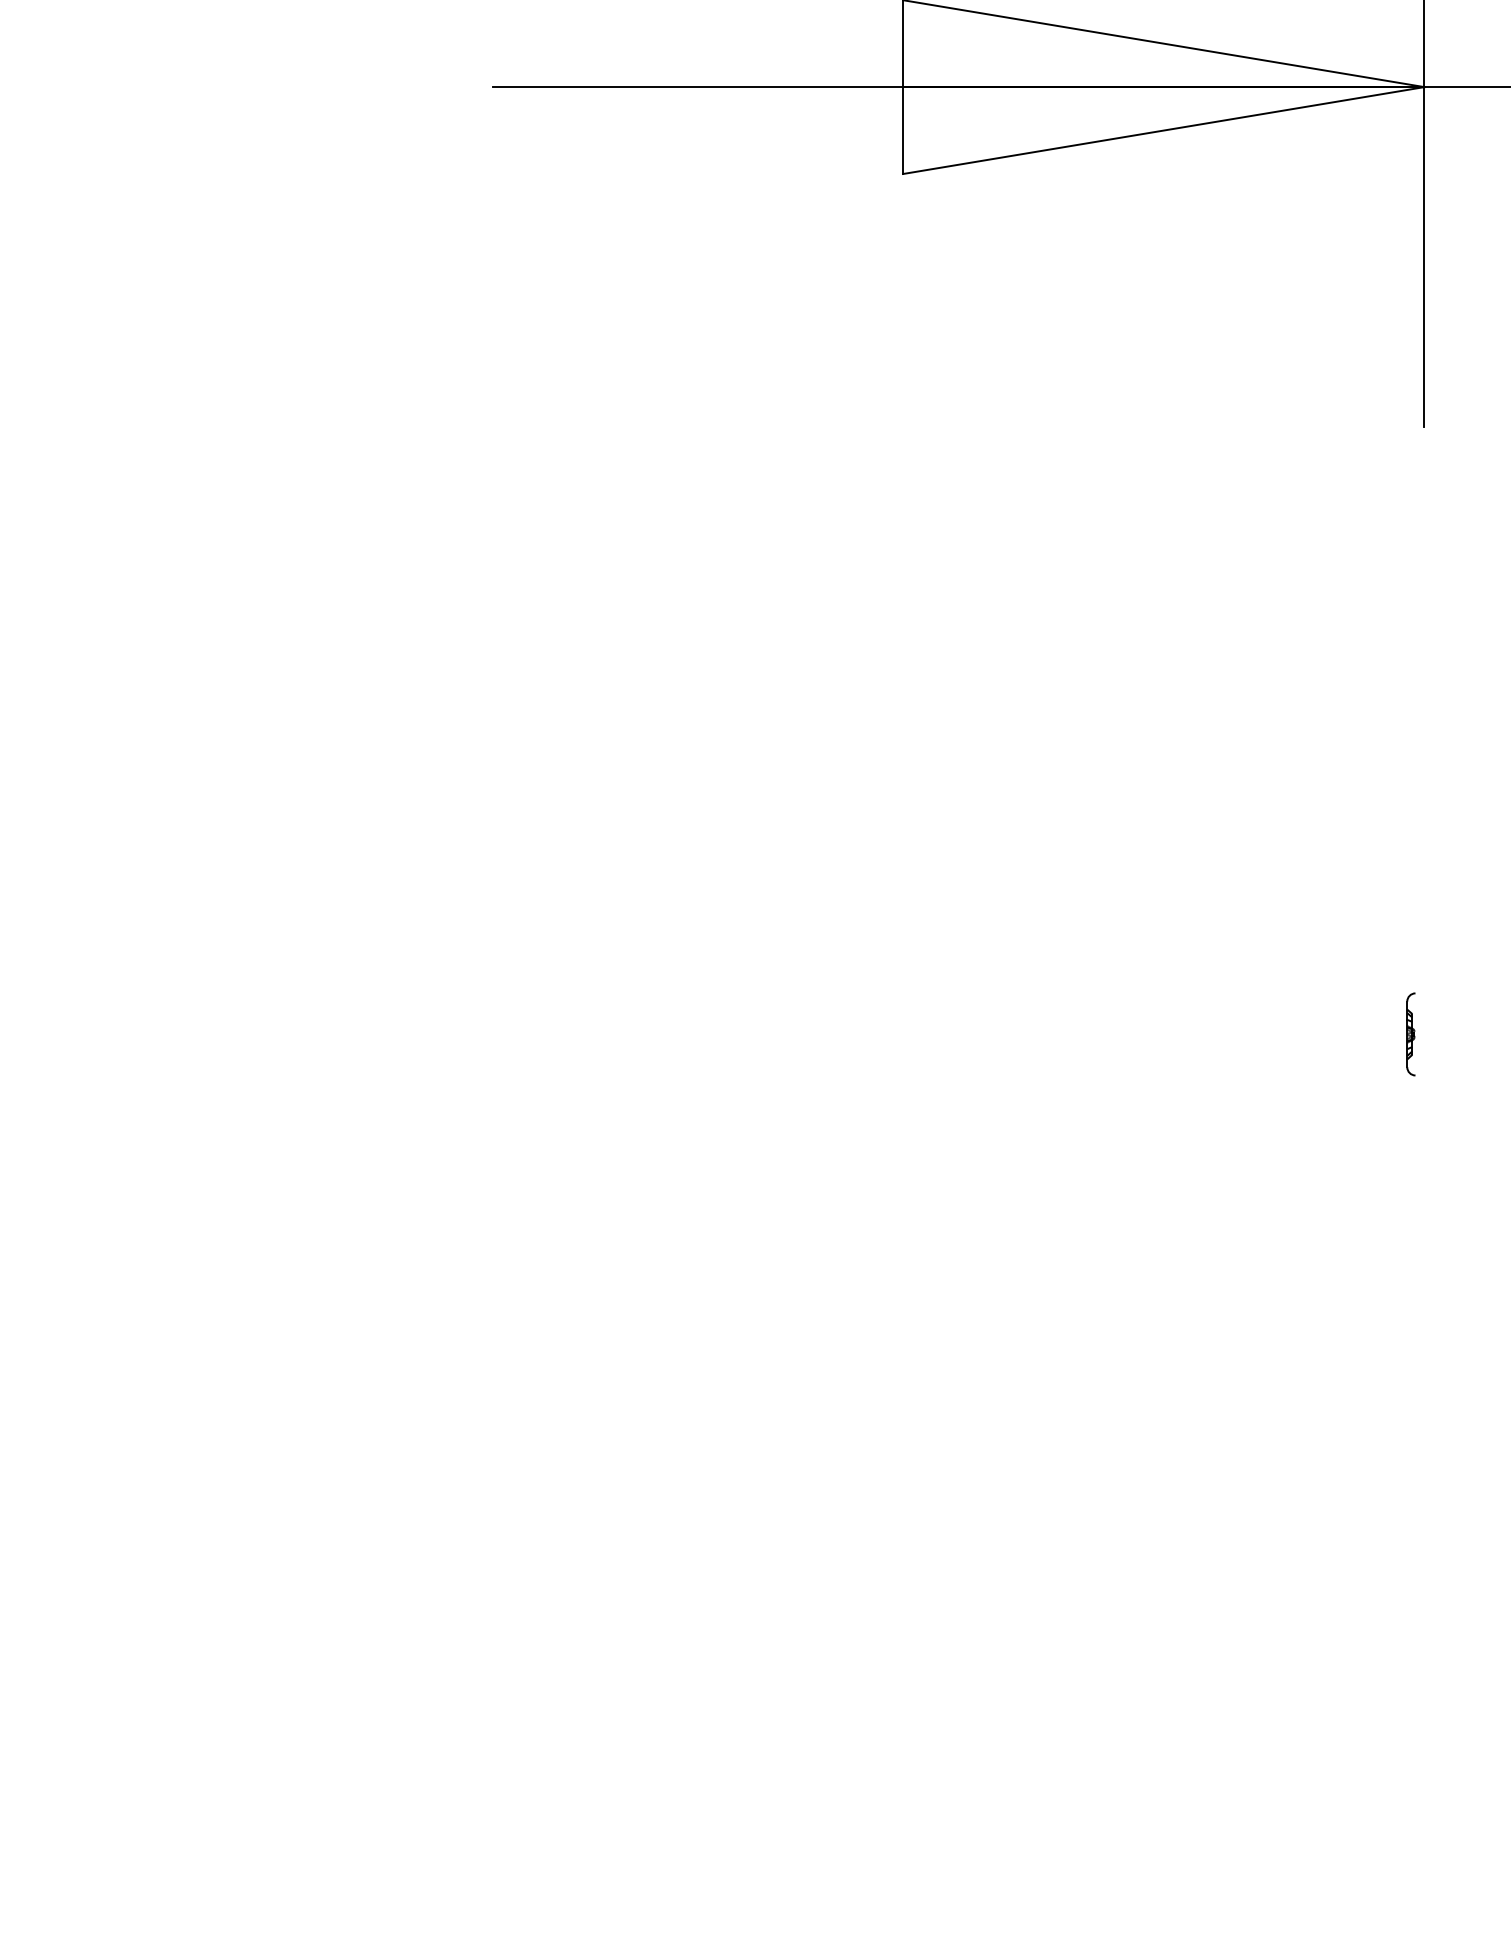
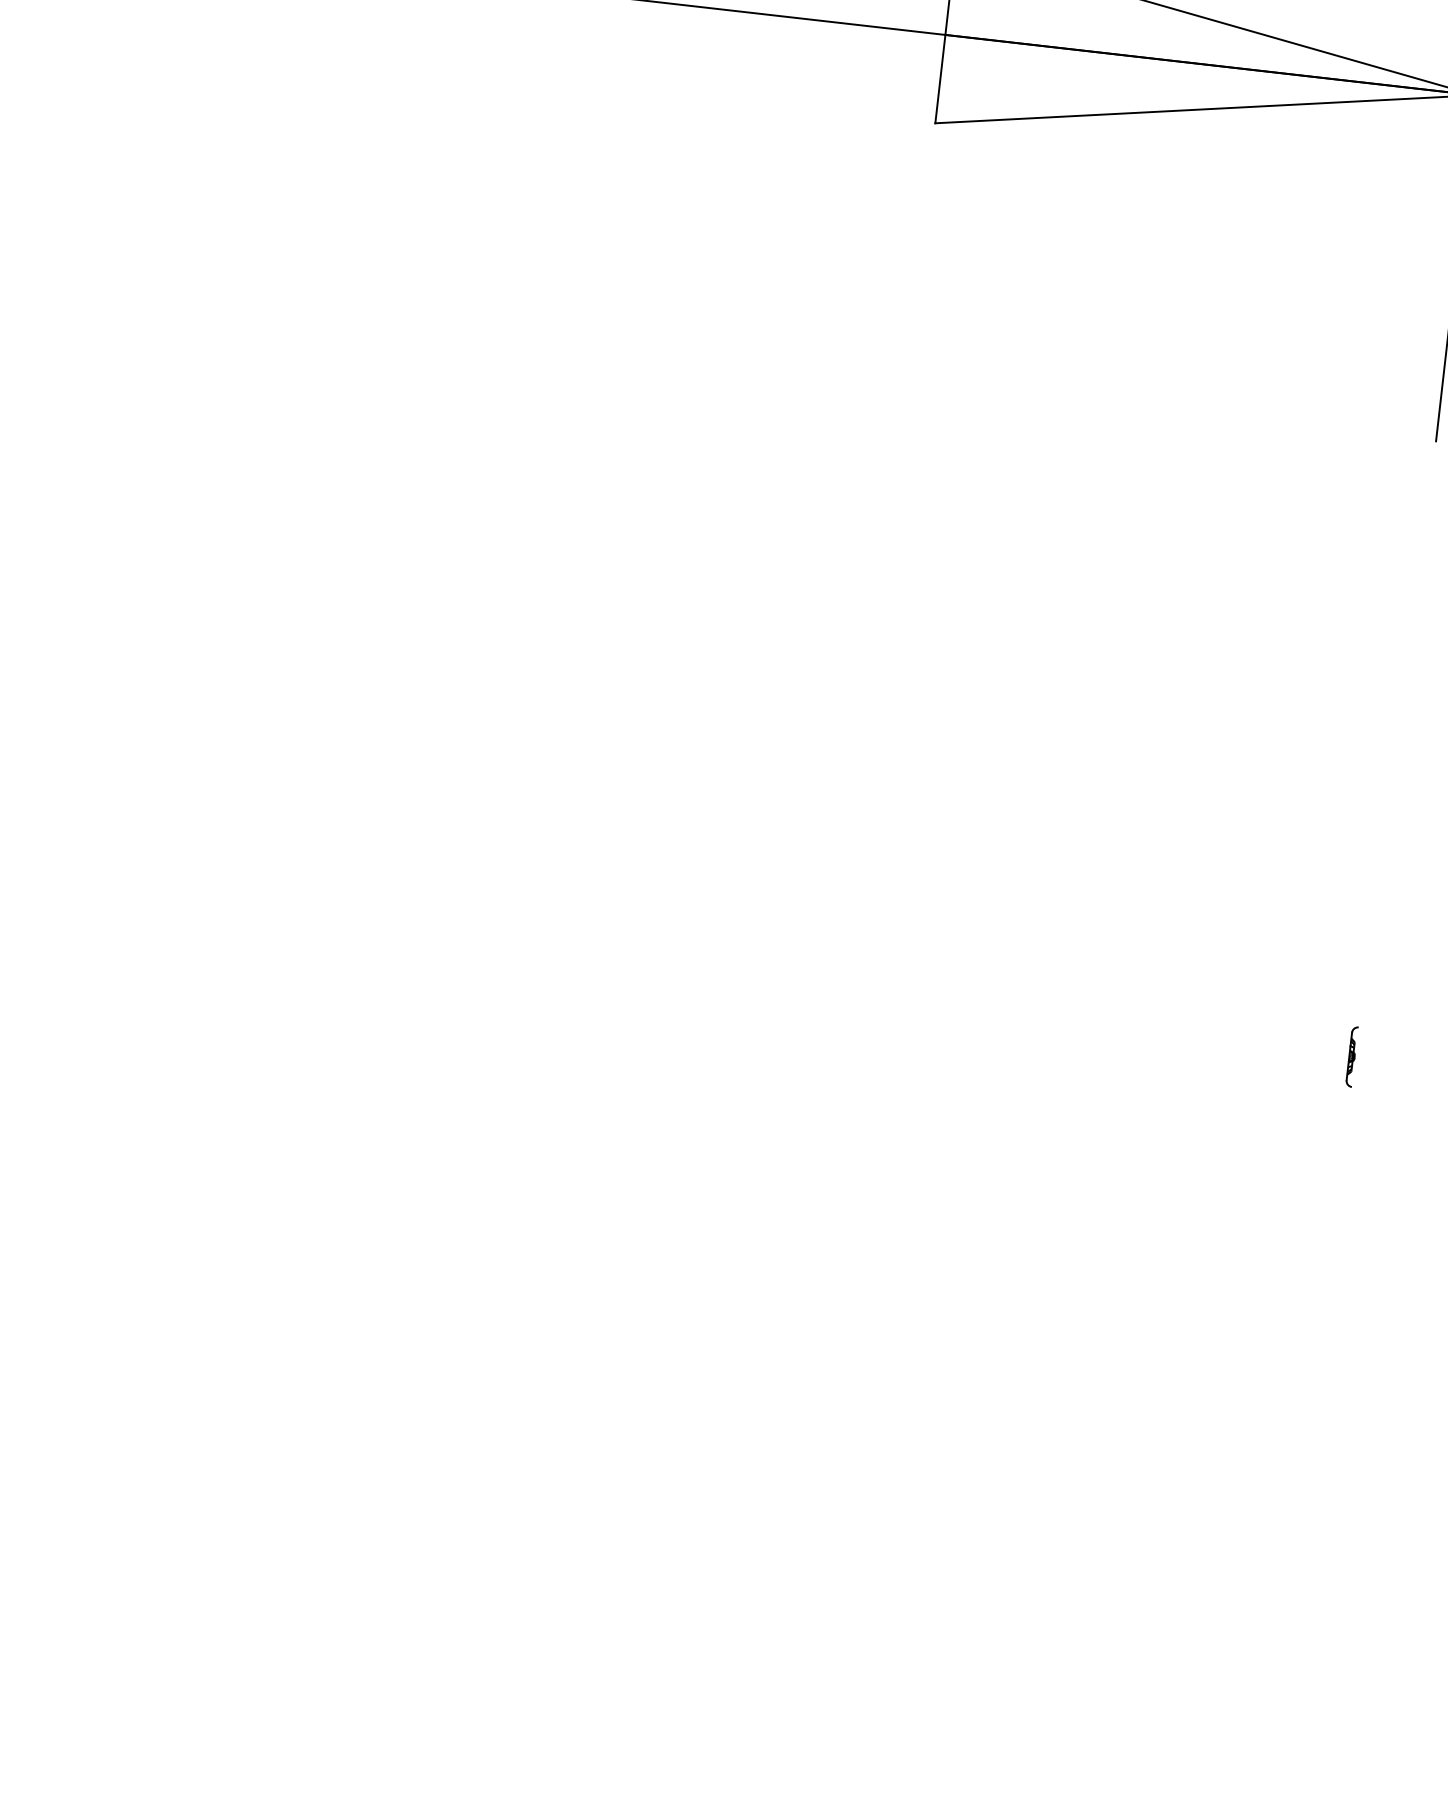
part: (1410, 1034) -> (1351, 1056), size x0.71

